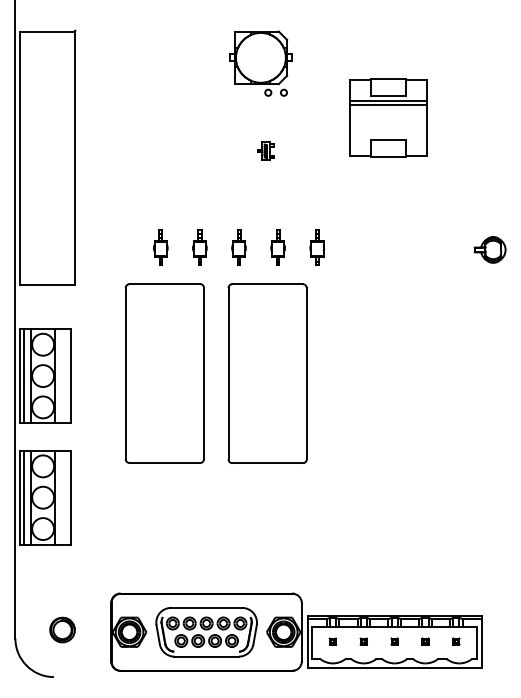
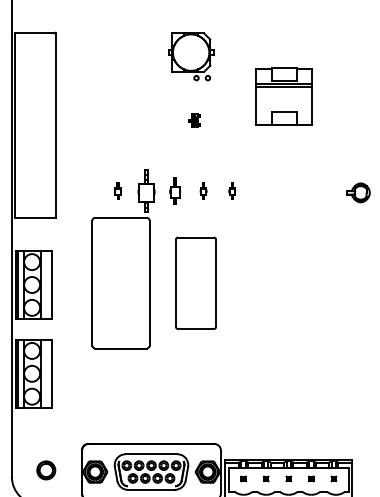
part: (160, 247) -> (117, 191), size x0.6
part: (199, 247) -> (146, 191), size x1.6
part: (277, 247) -> (203, 191), size x0.6
part: (316, 247) -> (231, 191), size x0.6
part: (267, 373) -> (195, 283), size x0.7

